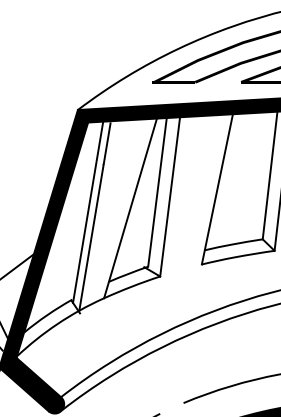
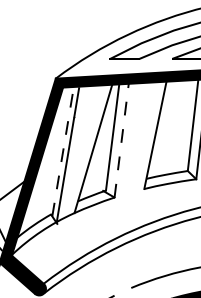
line: (169, 196) -> (121, 140), solid -> dashed
line: (88, 212) -> (63, 151), solid -> dashed

